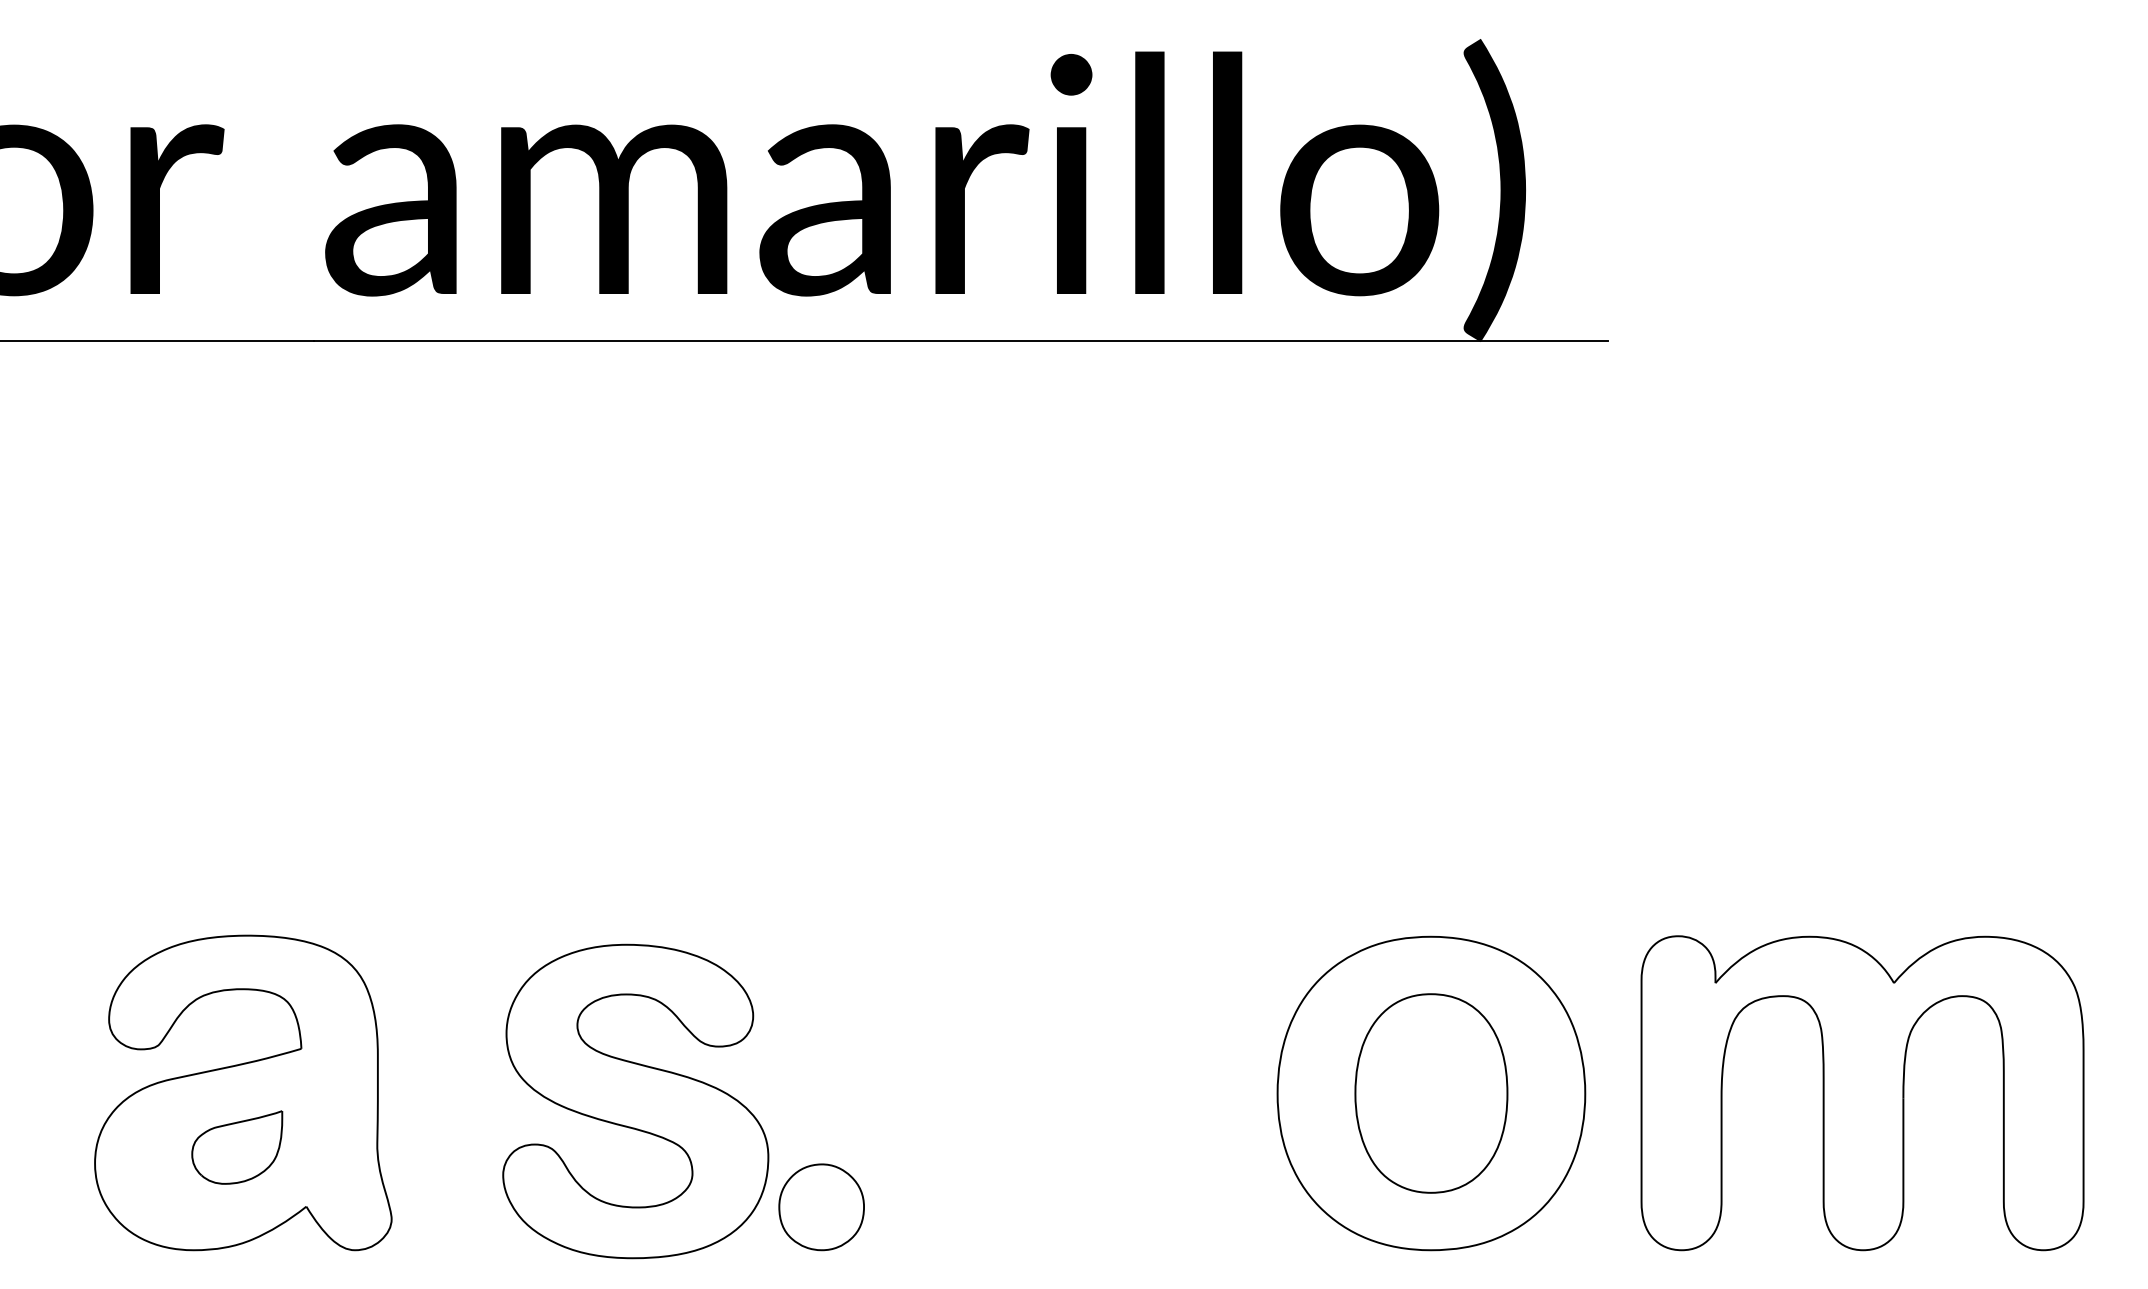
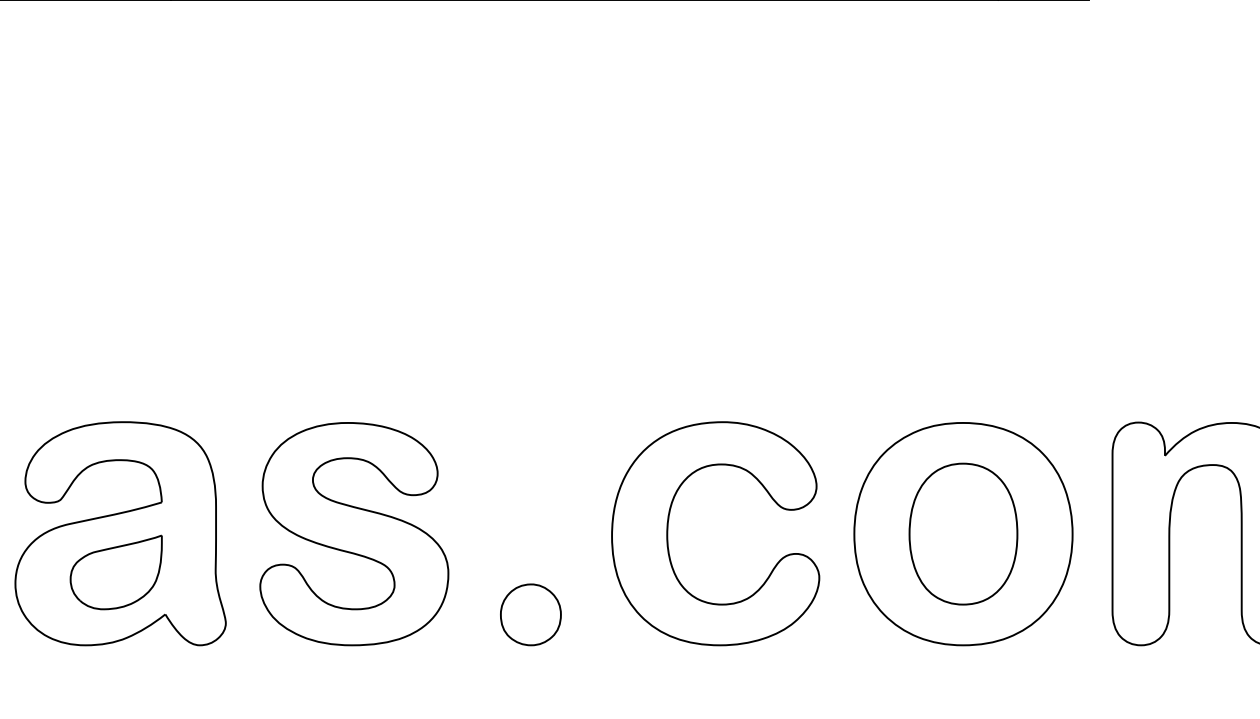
part: (1015, 1084) -> (668, 527), added
part: (635, 1101) -> (354, 534), moved
part: (237, 1147) -> (116, 572), size x1.43

